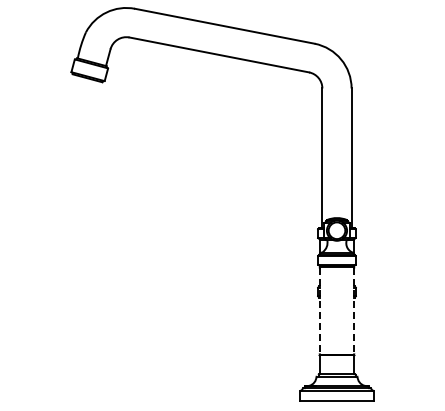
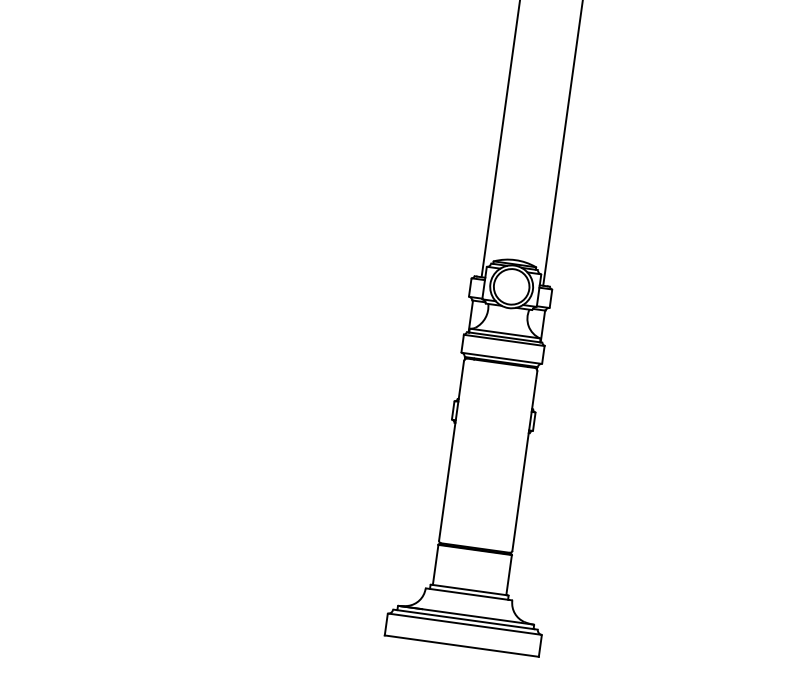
line: (319, 310) -> (451, 450), dashed -> solid
line: (354, 310) -> (525, 460), dashed -> solid

